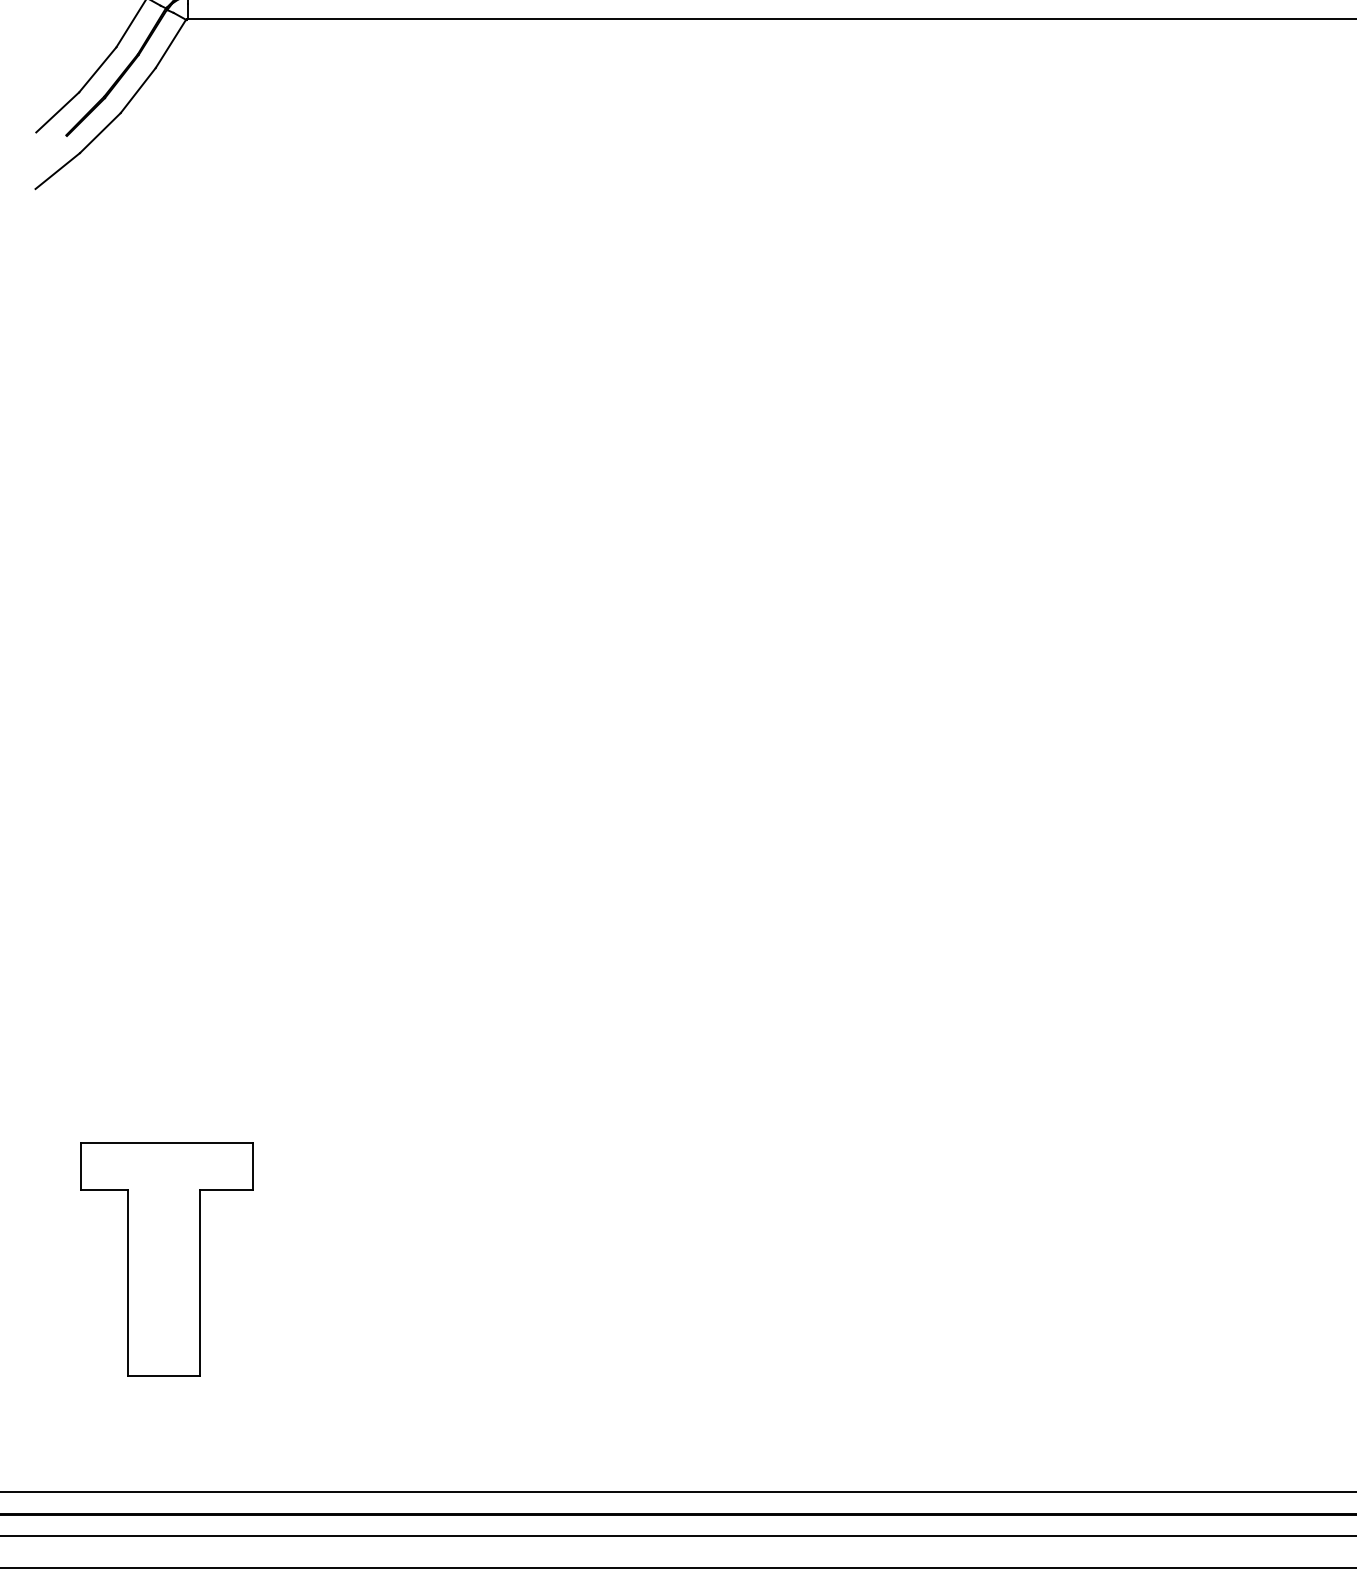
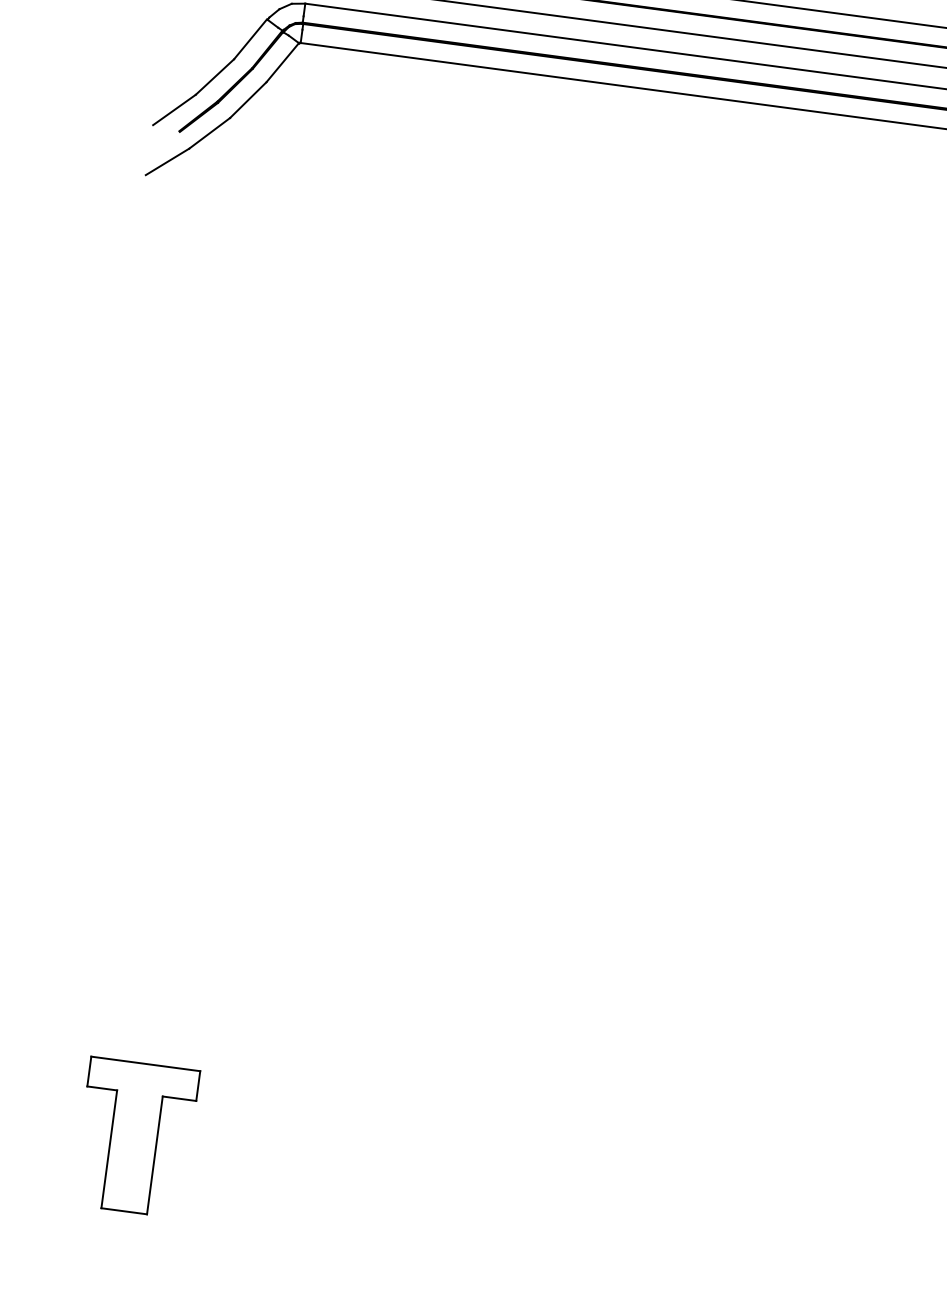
part: (167, 1259) -> (136, 1137), size x0.71

